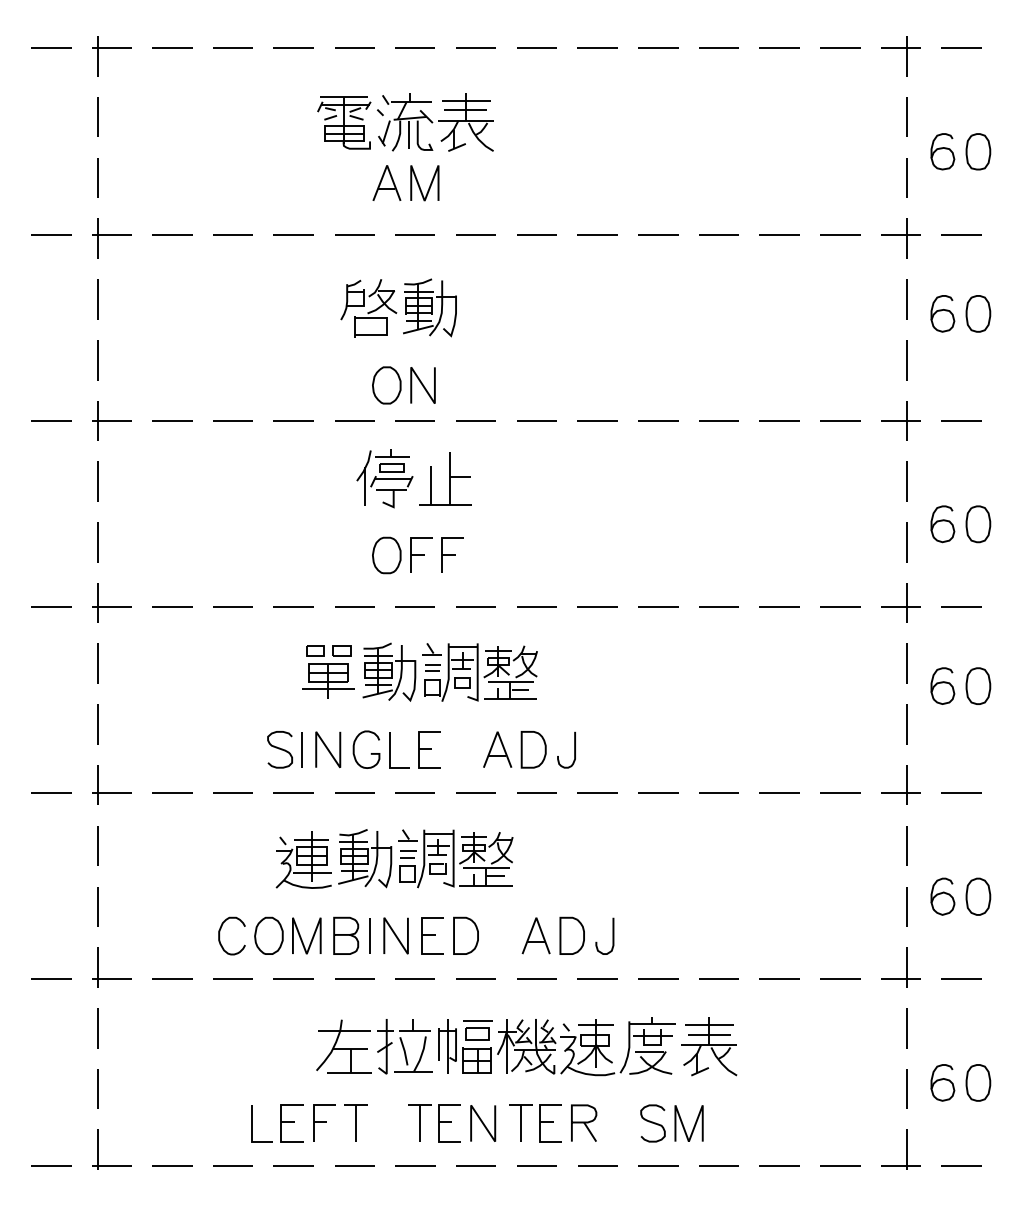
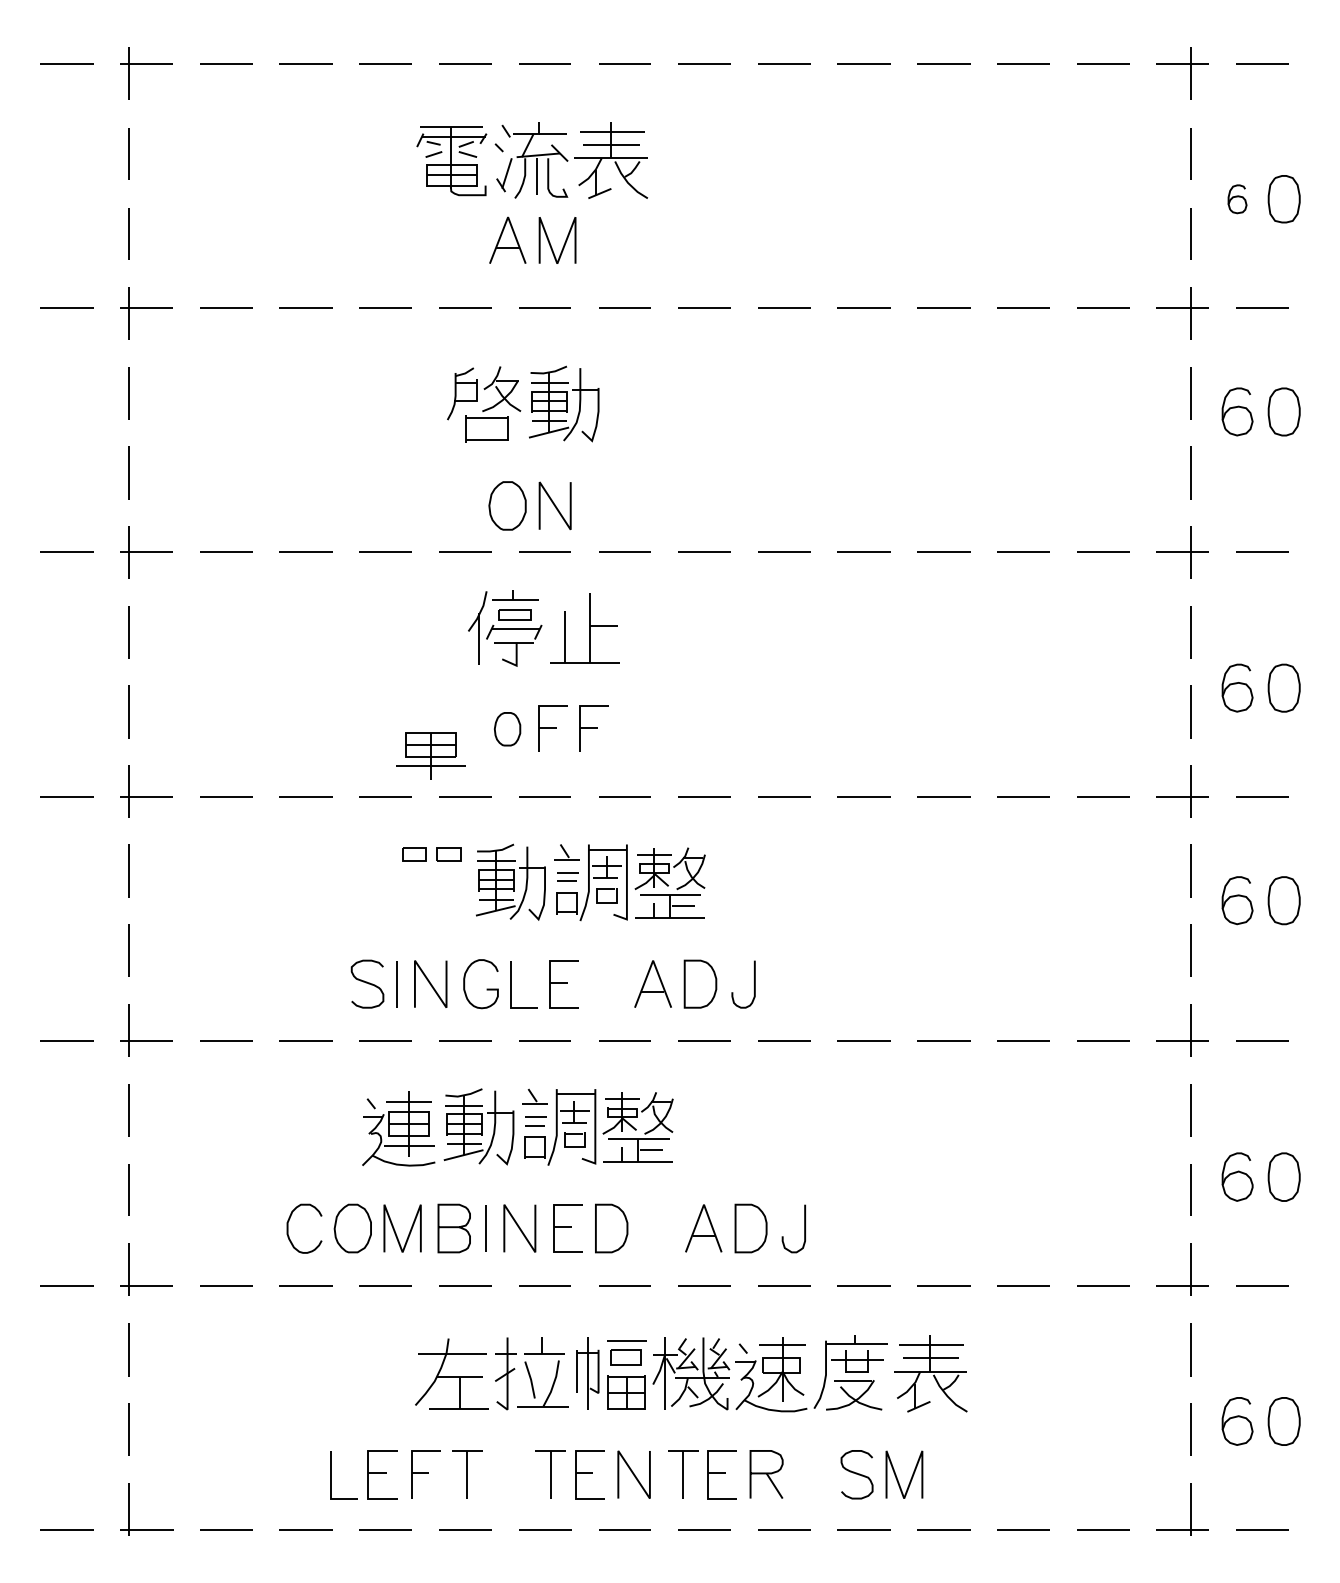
part: (942, 152) -> (1237, 199), size x0.6
part: (386, 555) -> (507, 729), size x0.7
part: (328, 680) -> (430, 755), moved

